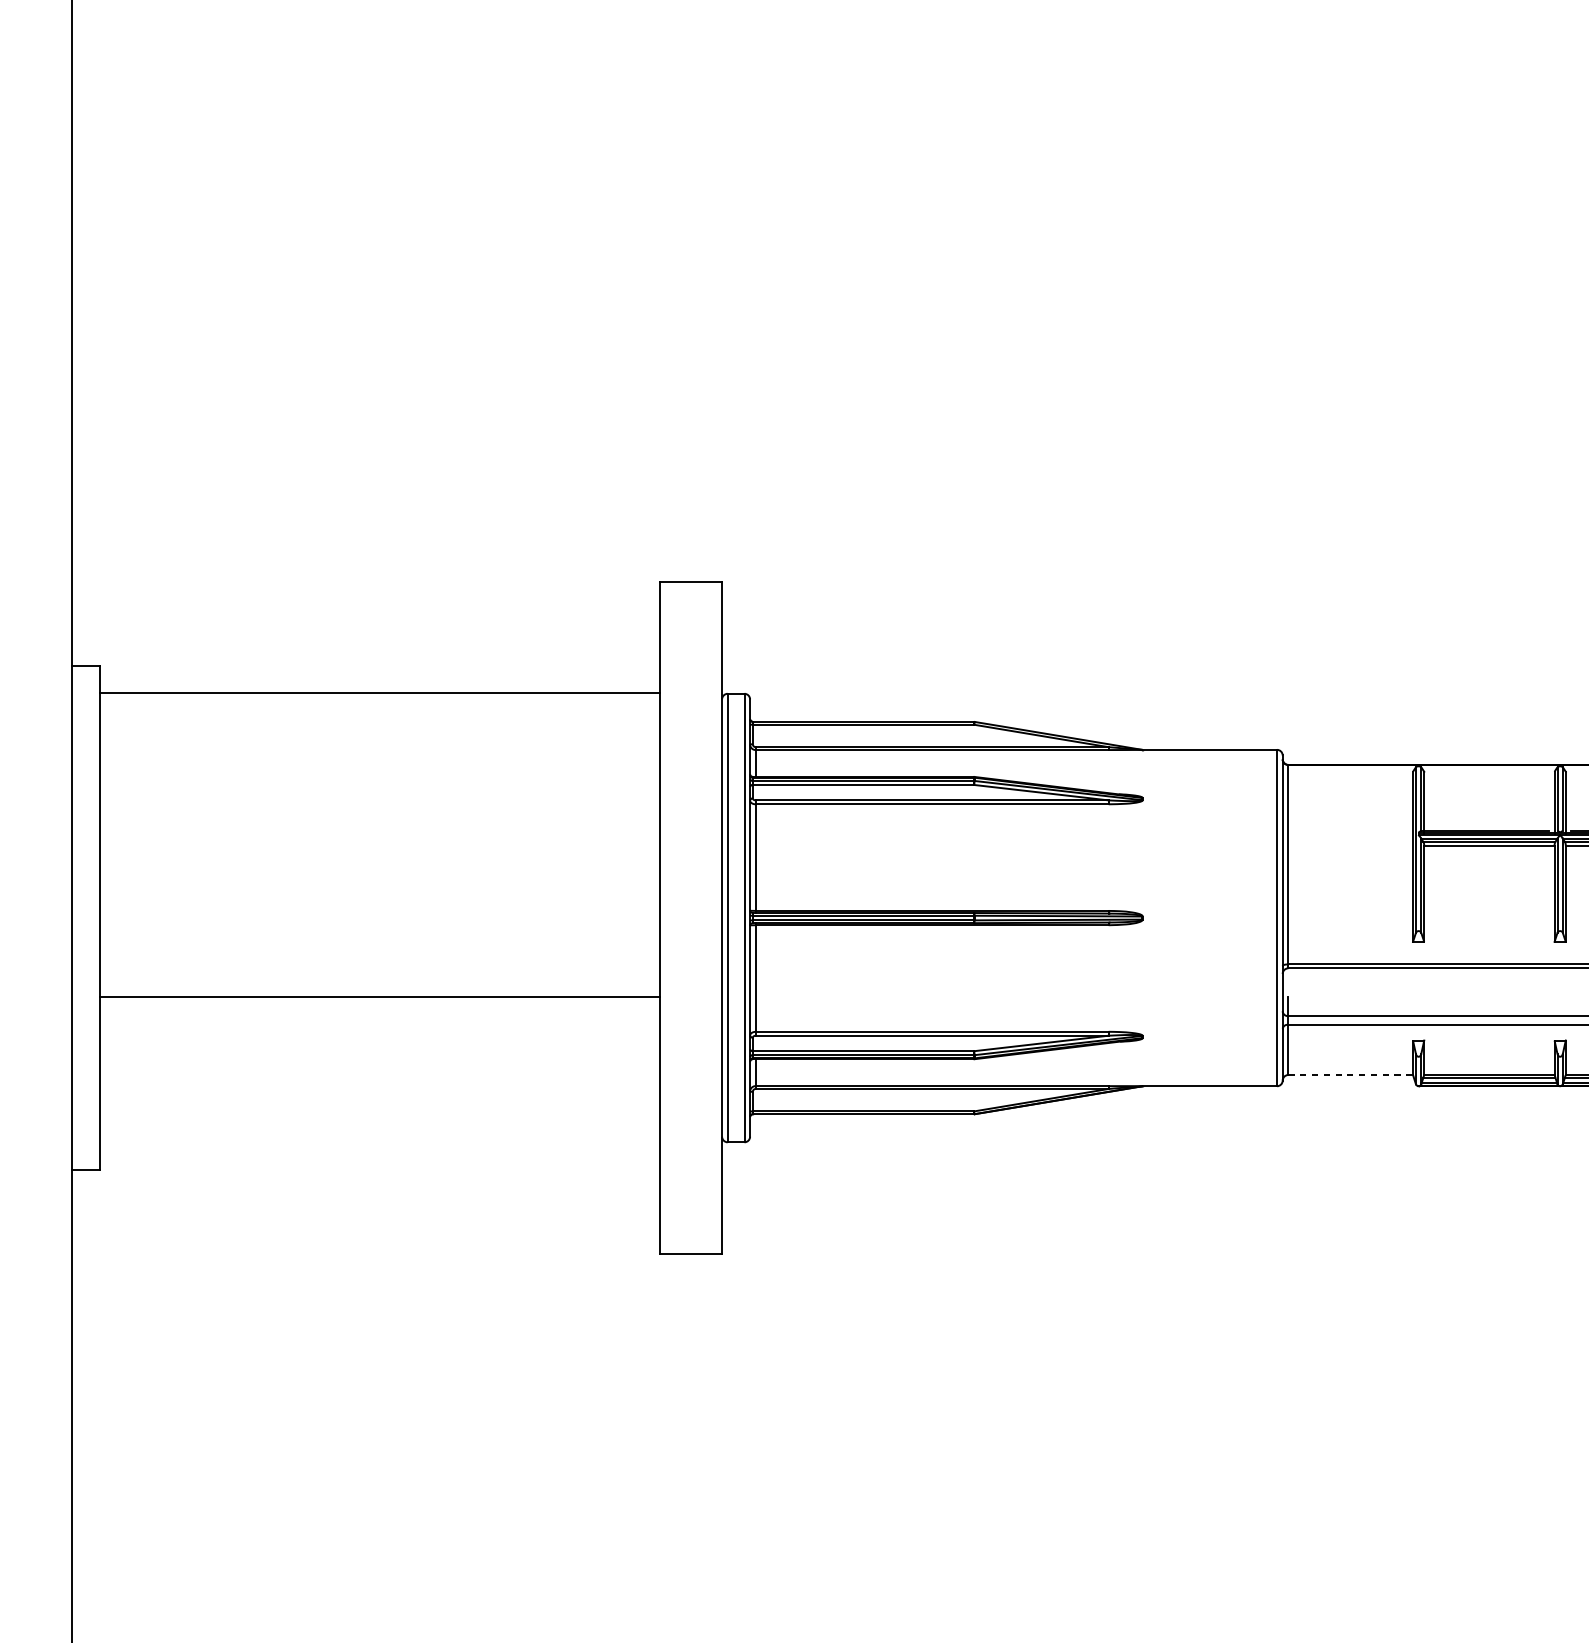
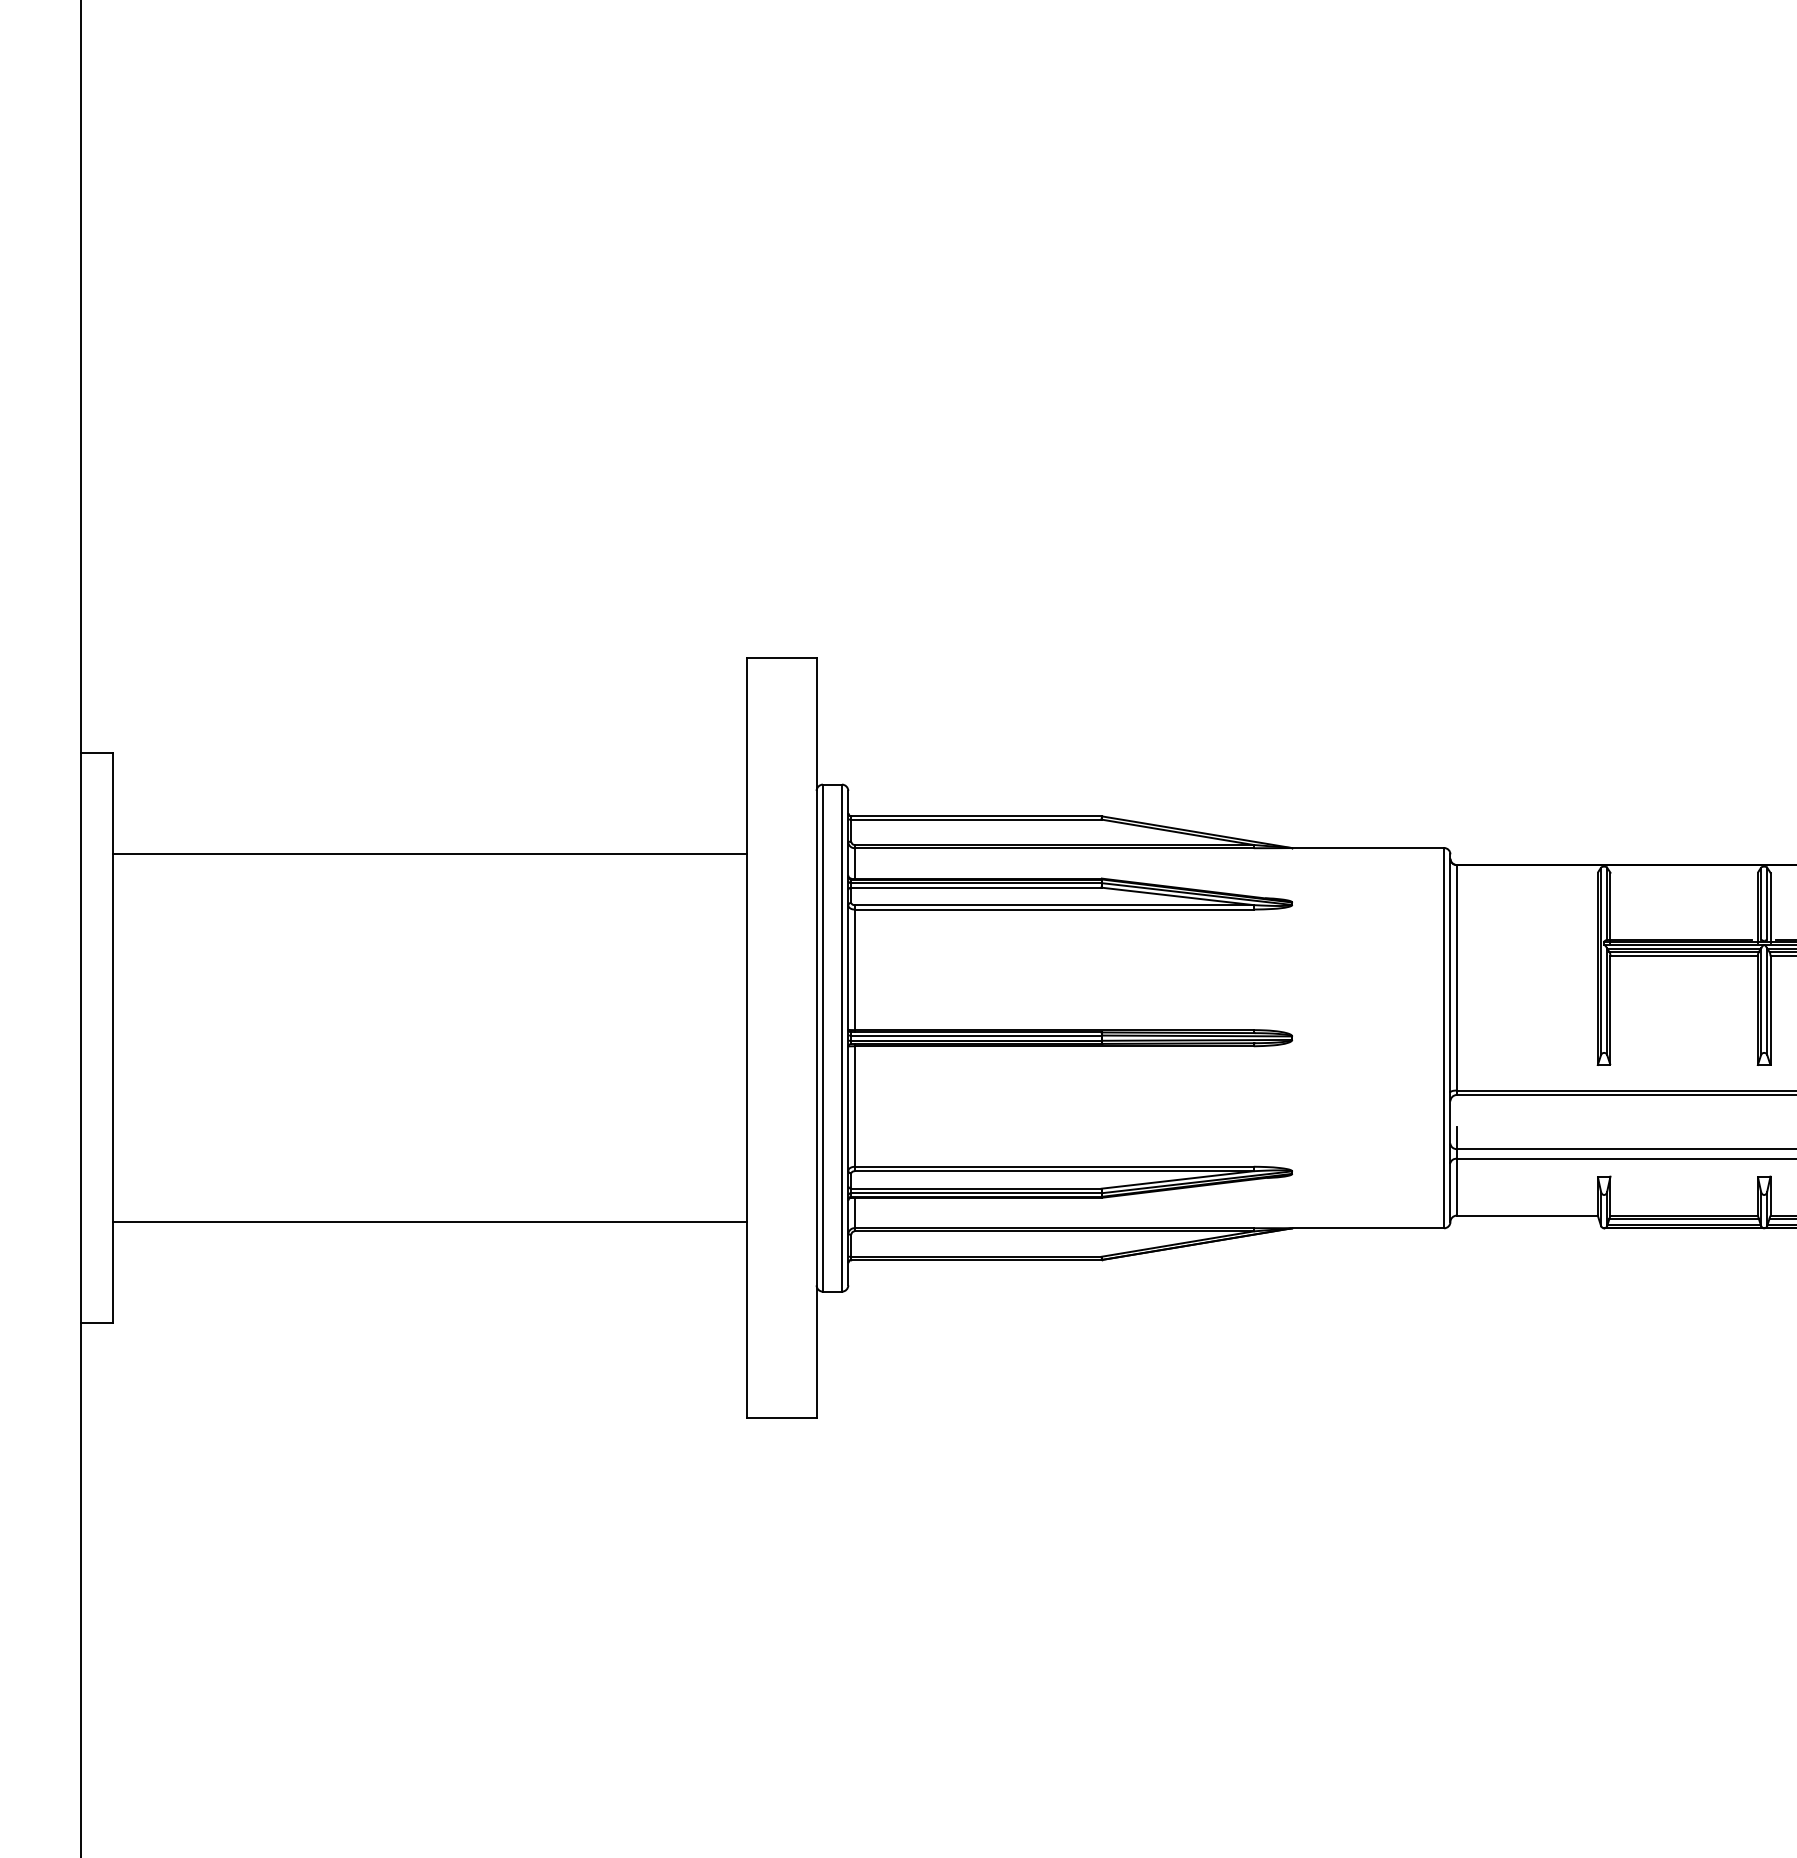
line: (379, 692) -> (429, 854), moved
line: (379, 997) -> (429, 1221), moved
line: (1350, 1074) -> (1527, 1215), dashed -> solid

